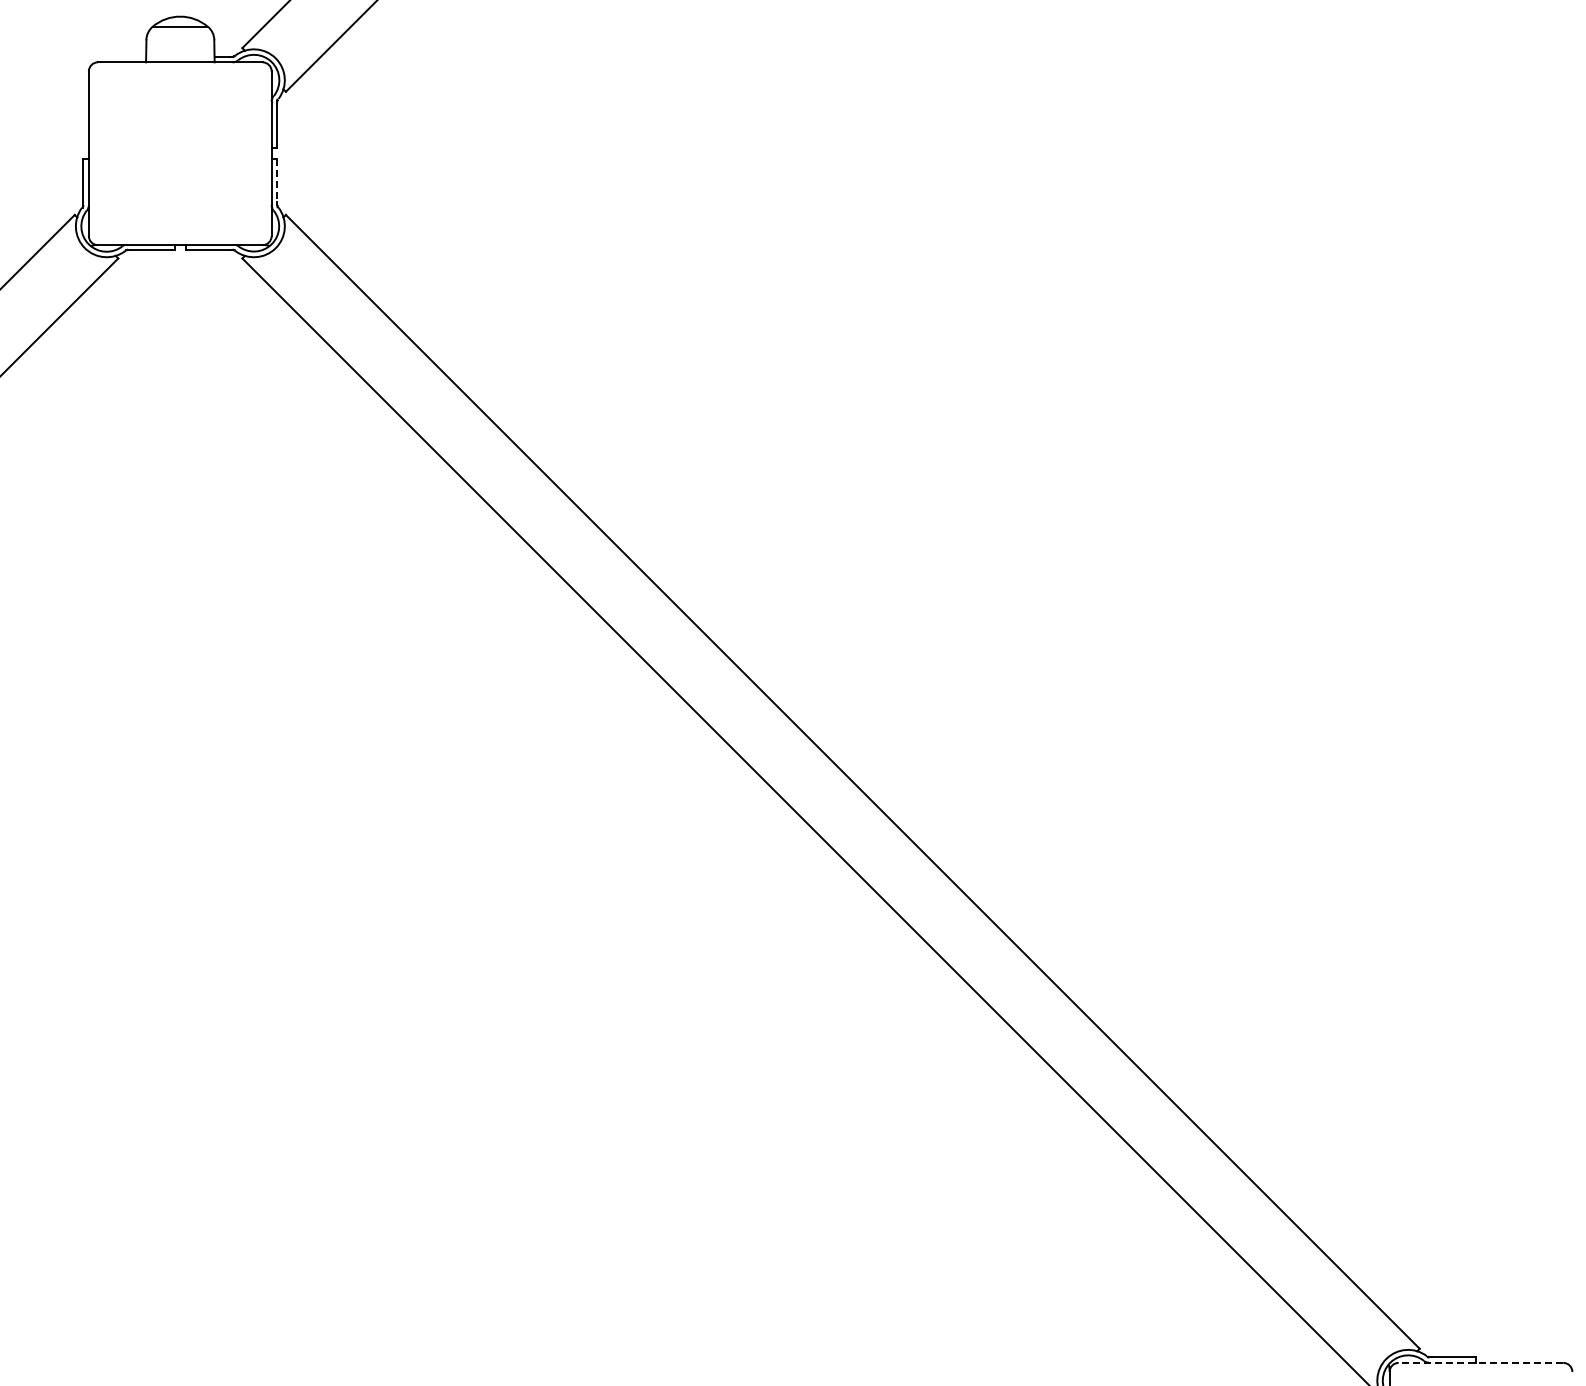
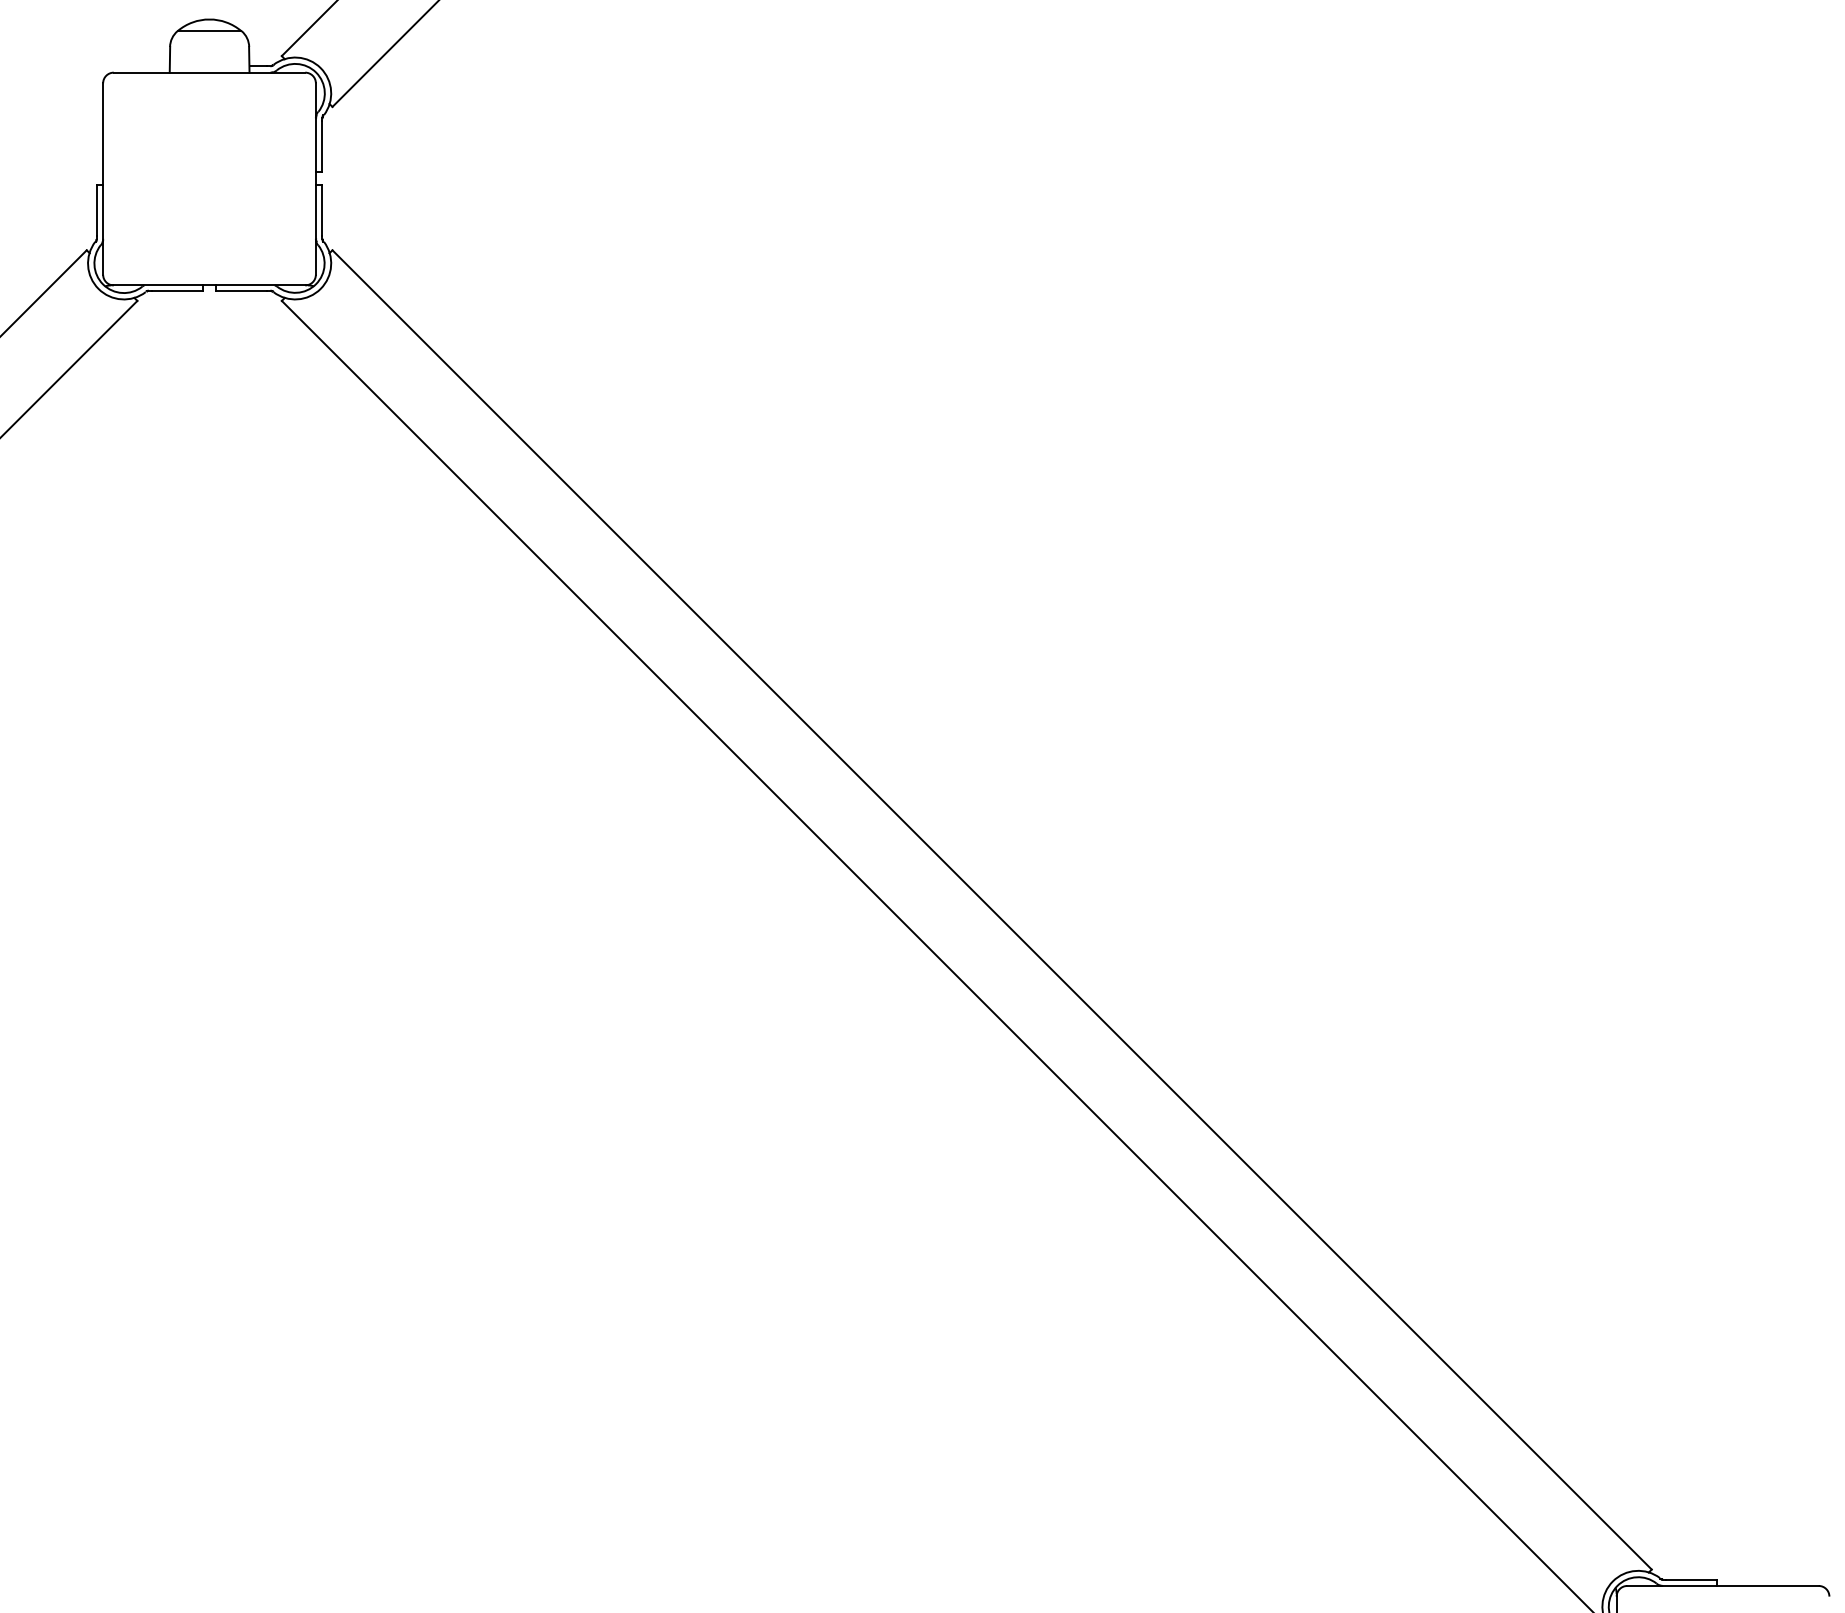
line: (277, 180) -> (322, 210), dashed -> solid
line: (1480, 1362) -> (1722, 1585), dashed -> solid

